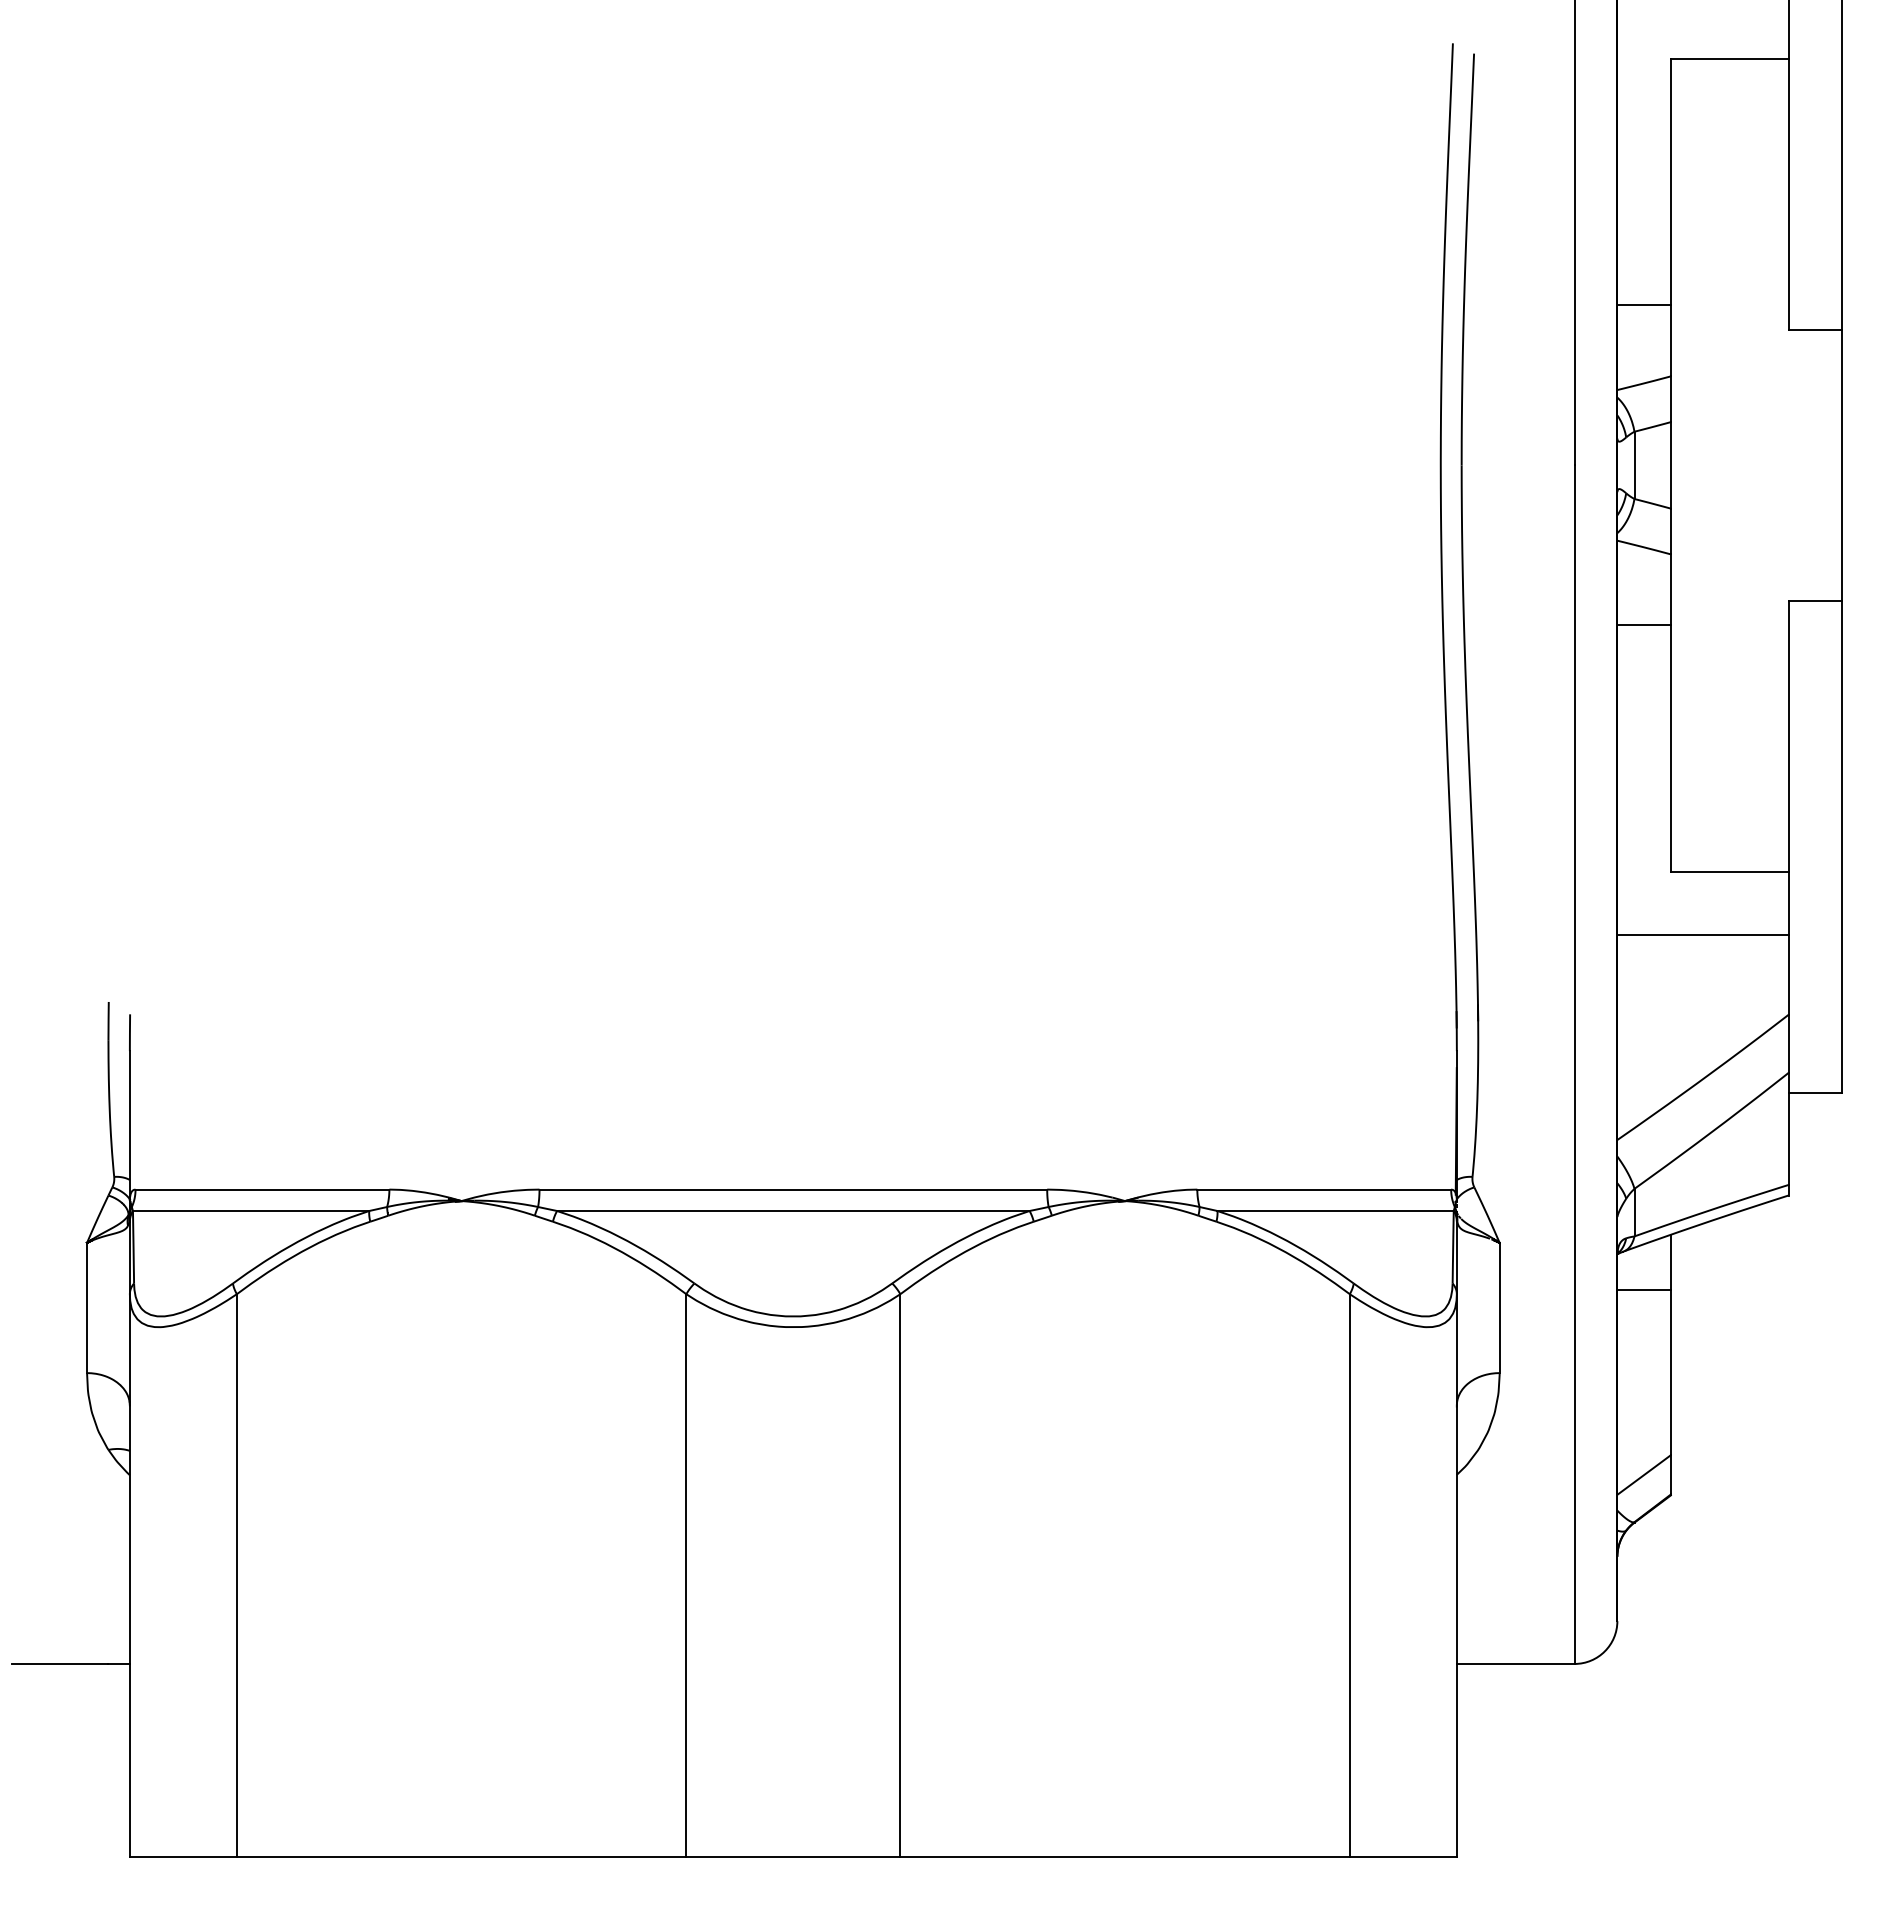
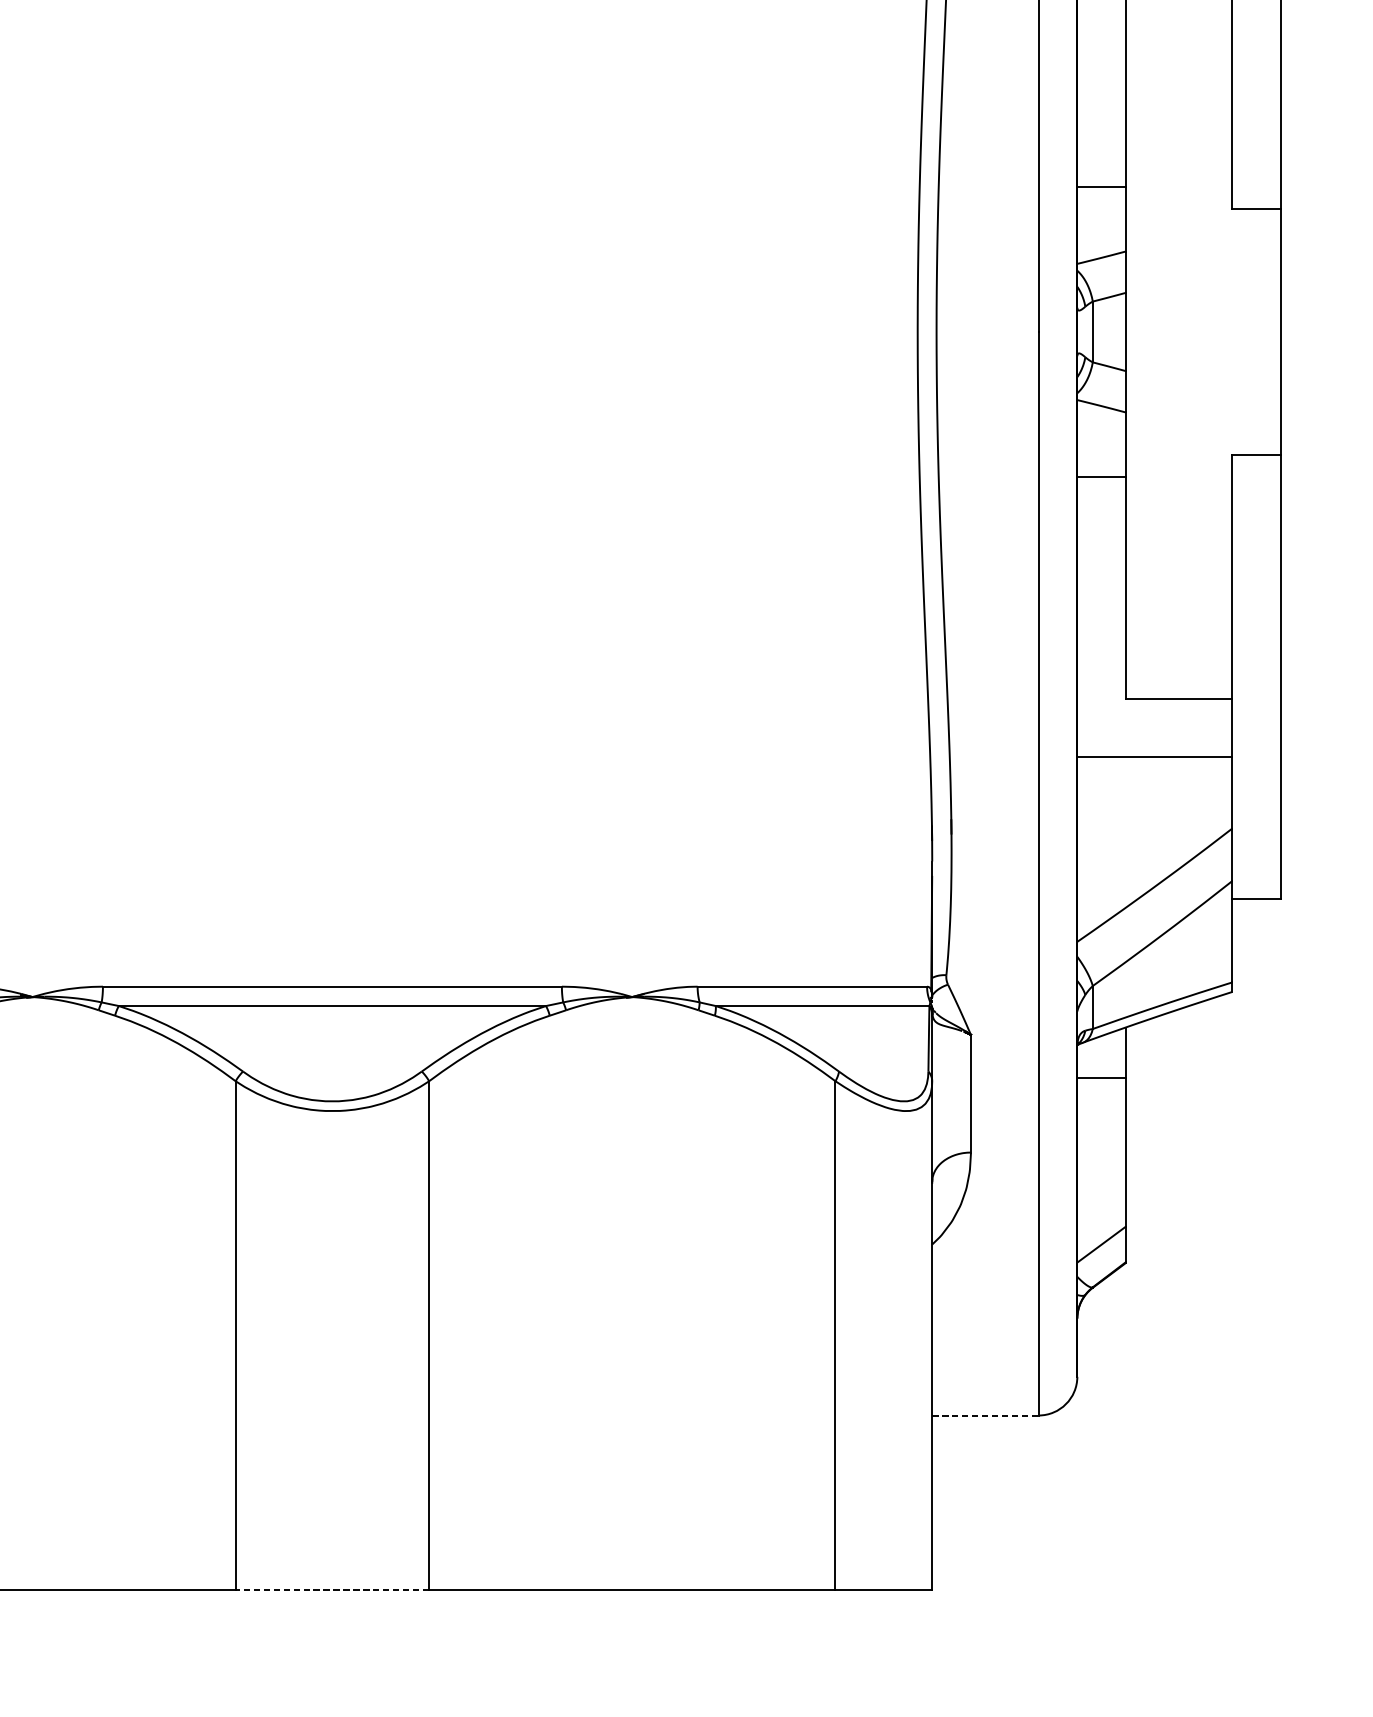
line: (1515, 1663) -> (985, 1415), solid -> dashed
line: (792, 1856) -> (331, 1589), solid -> dashed

